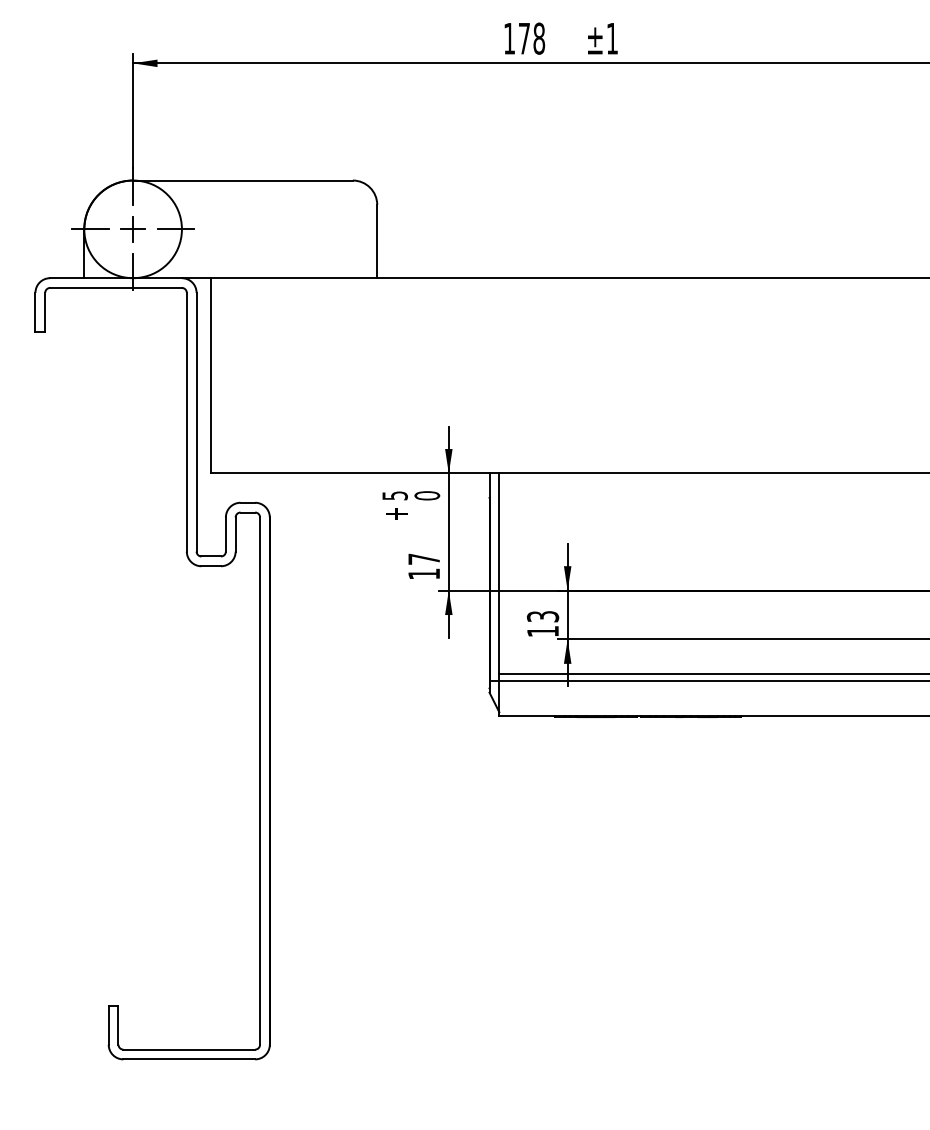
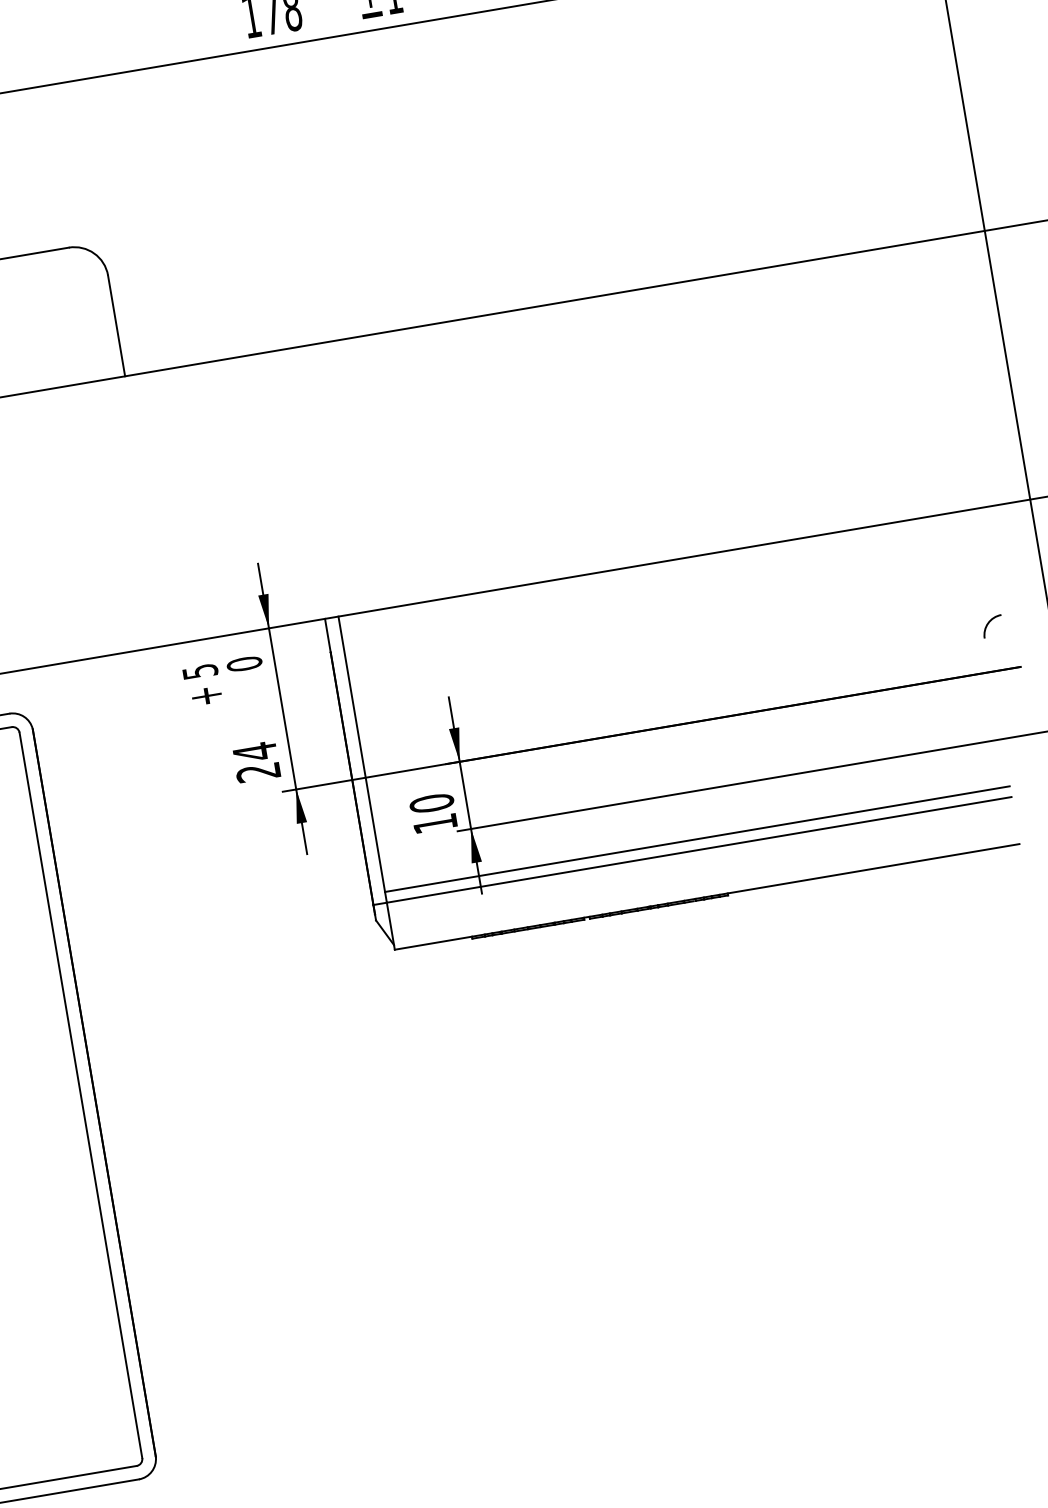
text: (423, 566) -> (255, 762), 17 -> 24
text: (543, 616) -> (432, 803), 13 -> 10

